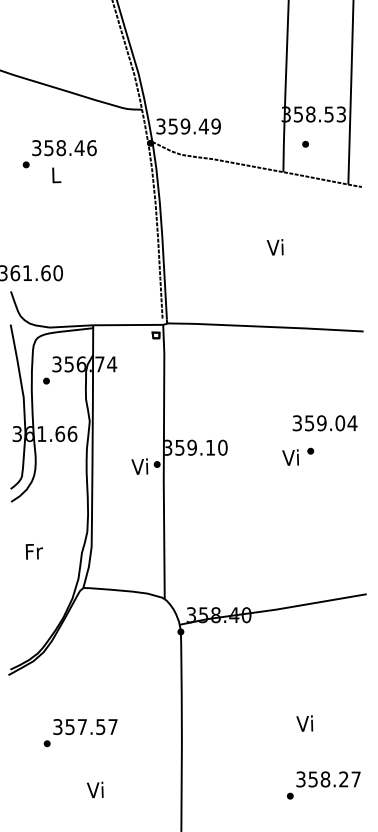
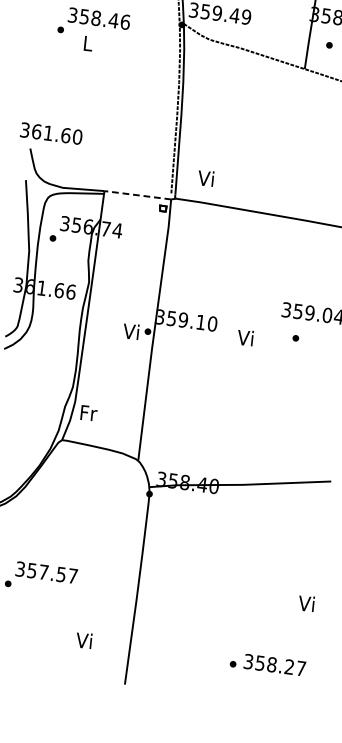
text: (274, 247) -> (205, 178), moved
line: (128, 325) -> (138, 195), solid -> dashed
text: (290, 457) -> (245, 337), moved
text: (33, 551) -> (88, 412), moved
text: (304, 723) -> (306, 603), moved
text: (328, 779) -> (274, 665), moved
text: (95, 789) -> (84, 640), moved

